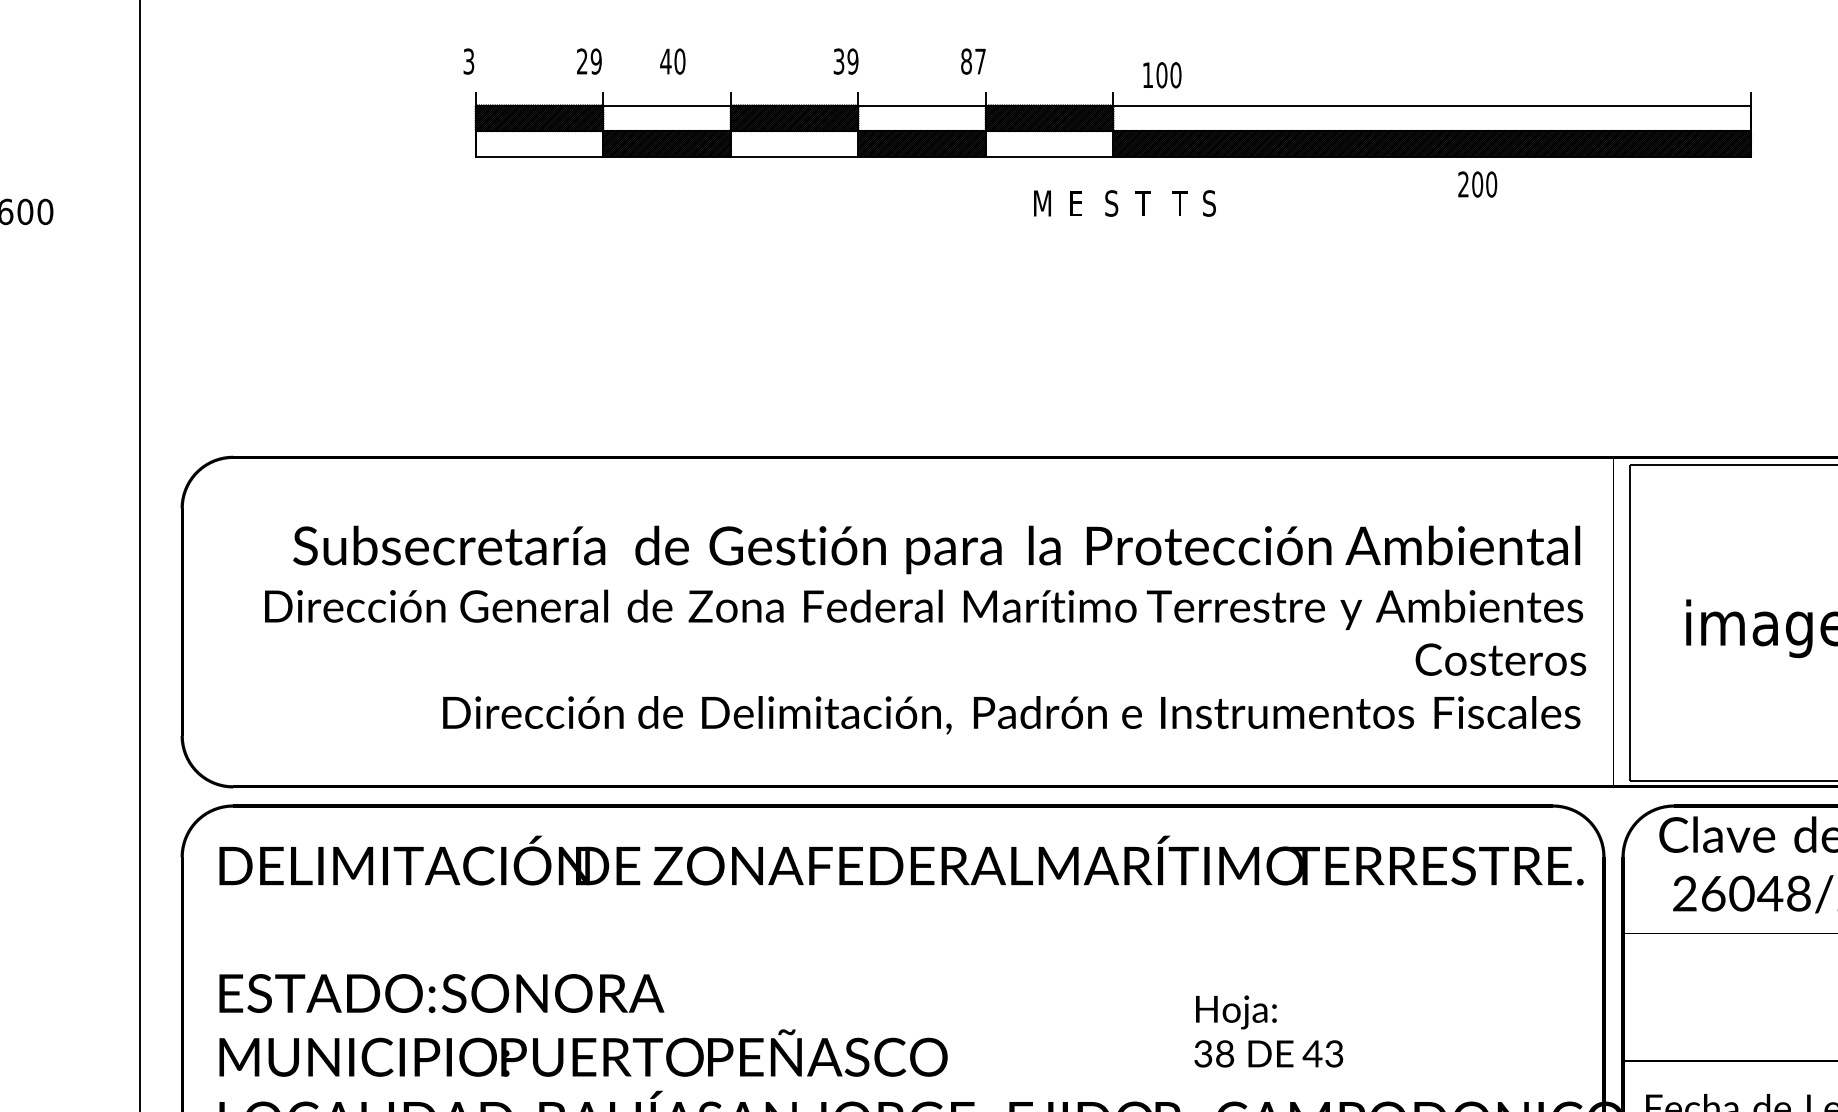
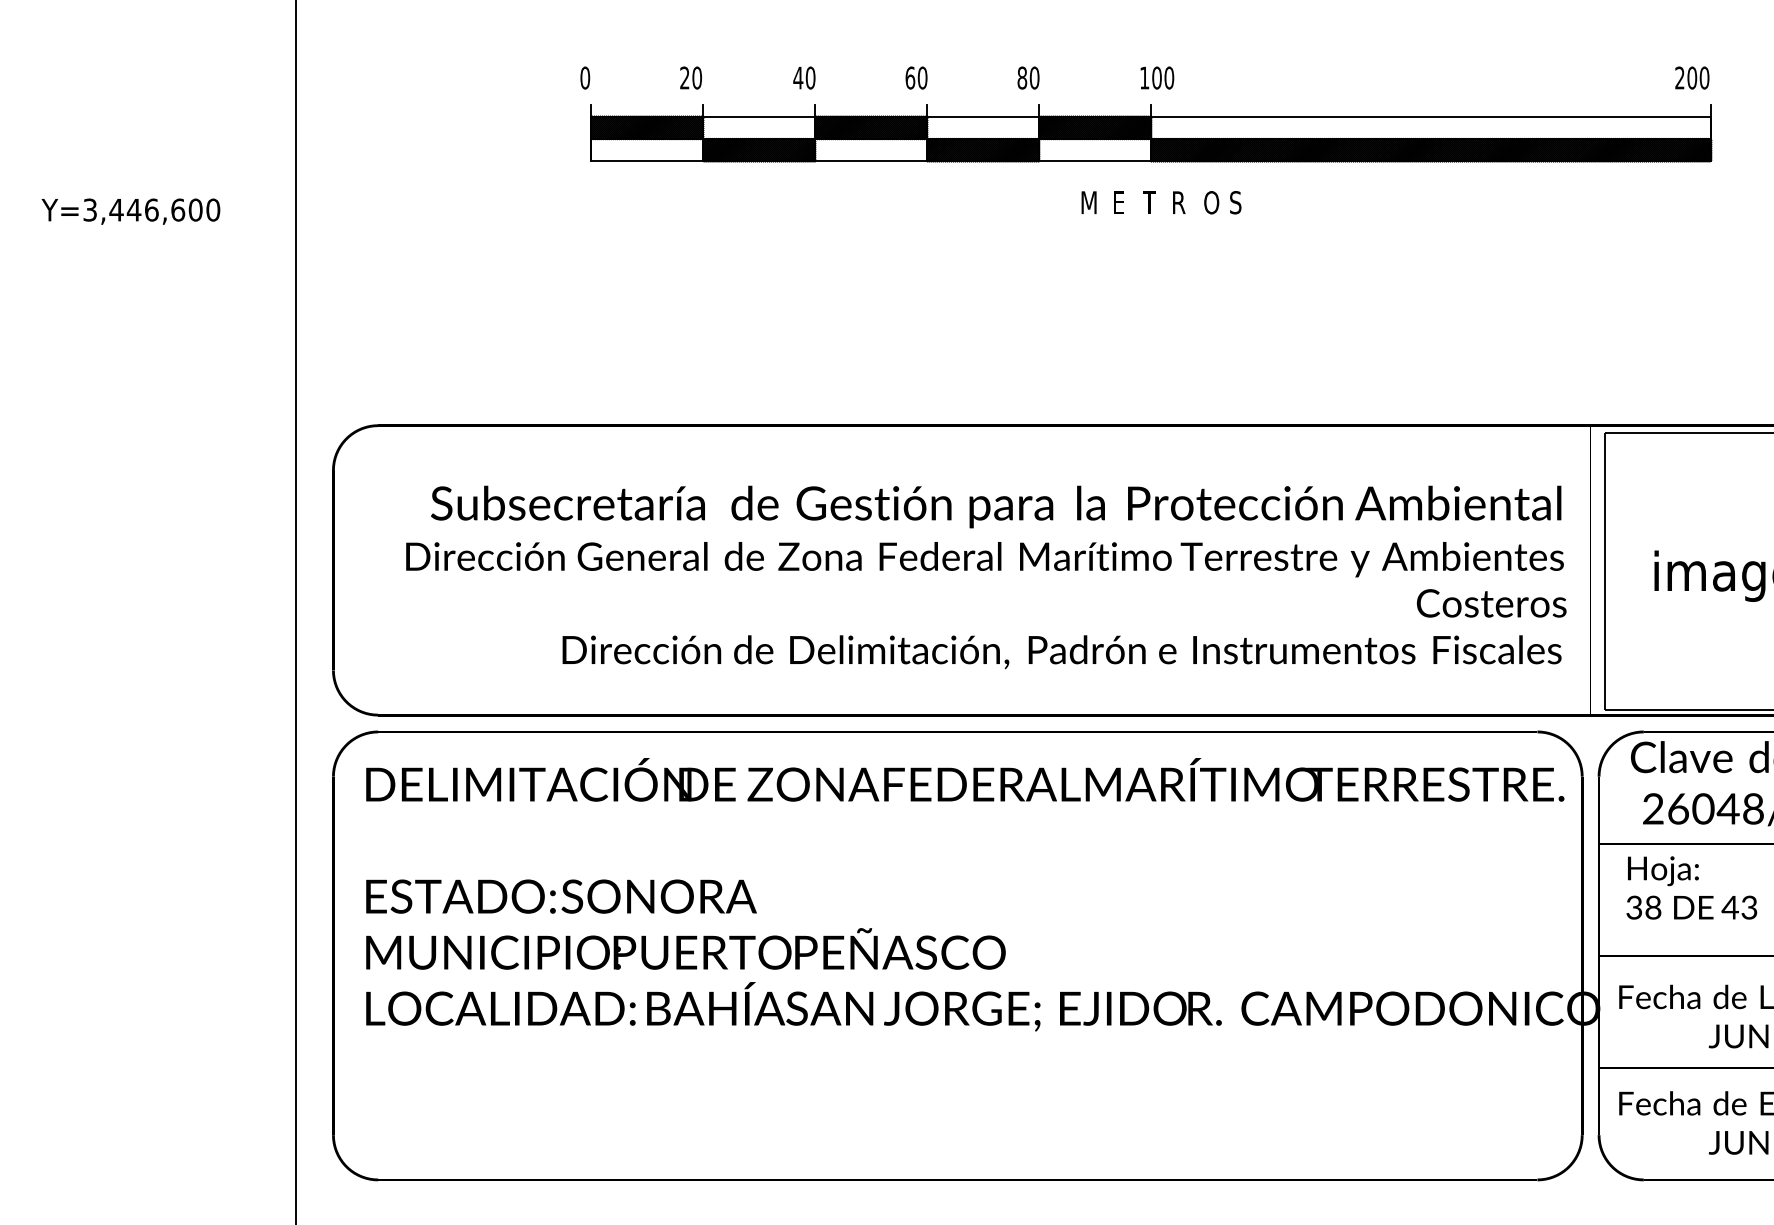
text: (469, 60) -> (585, 77), 3 -> 0
text: (595, 60) -> (696, 77), 29 -> 20
text: (672, 60) -> (804, 77), moved
text: (846, 60) -> (916, 77), 39 -> 60
text: (980, 60) -> (1034, 77), 87 -> 80
text: (1162, 74) -> (1157, 77), moved
text: (1477, 183) -> (1692, 77), moved
text: (1111, 203) -> (1149, 202), S -> T
text: (1144, 203) -> (1178, 202), T -> R
text: (1181, 203) -> (1211, 202), T -> O
text: (1268, 1030) -> (1691, 887), moved

